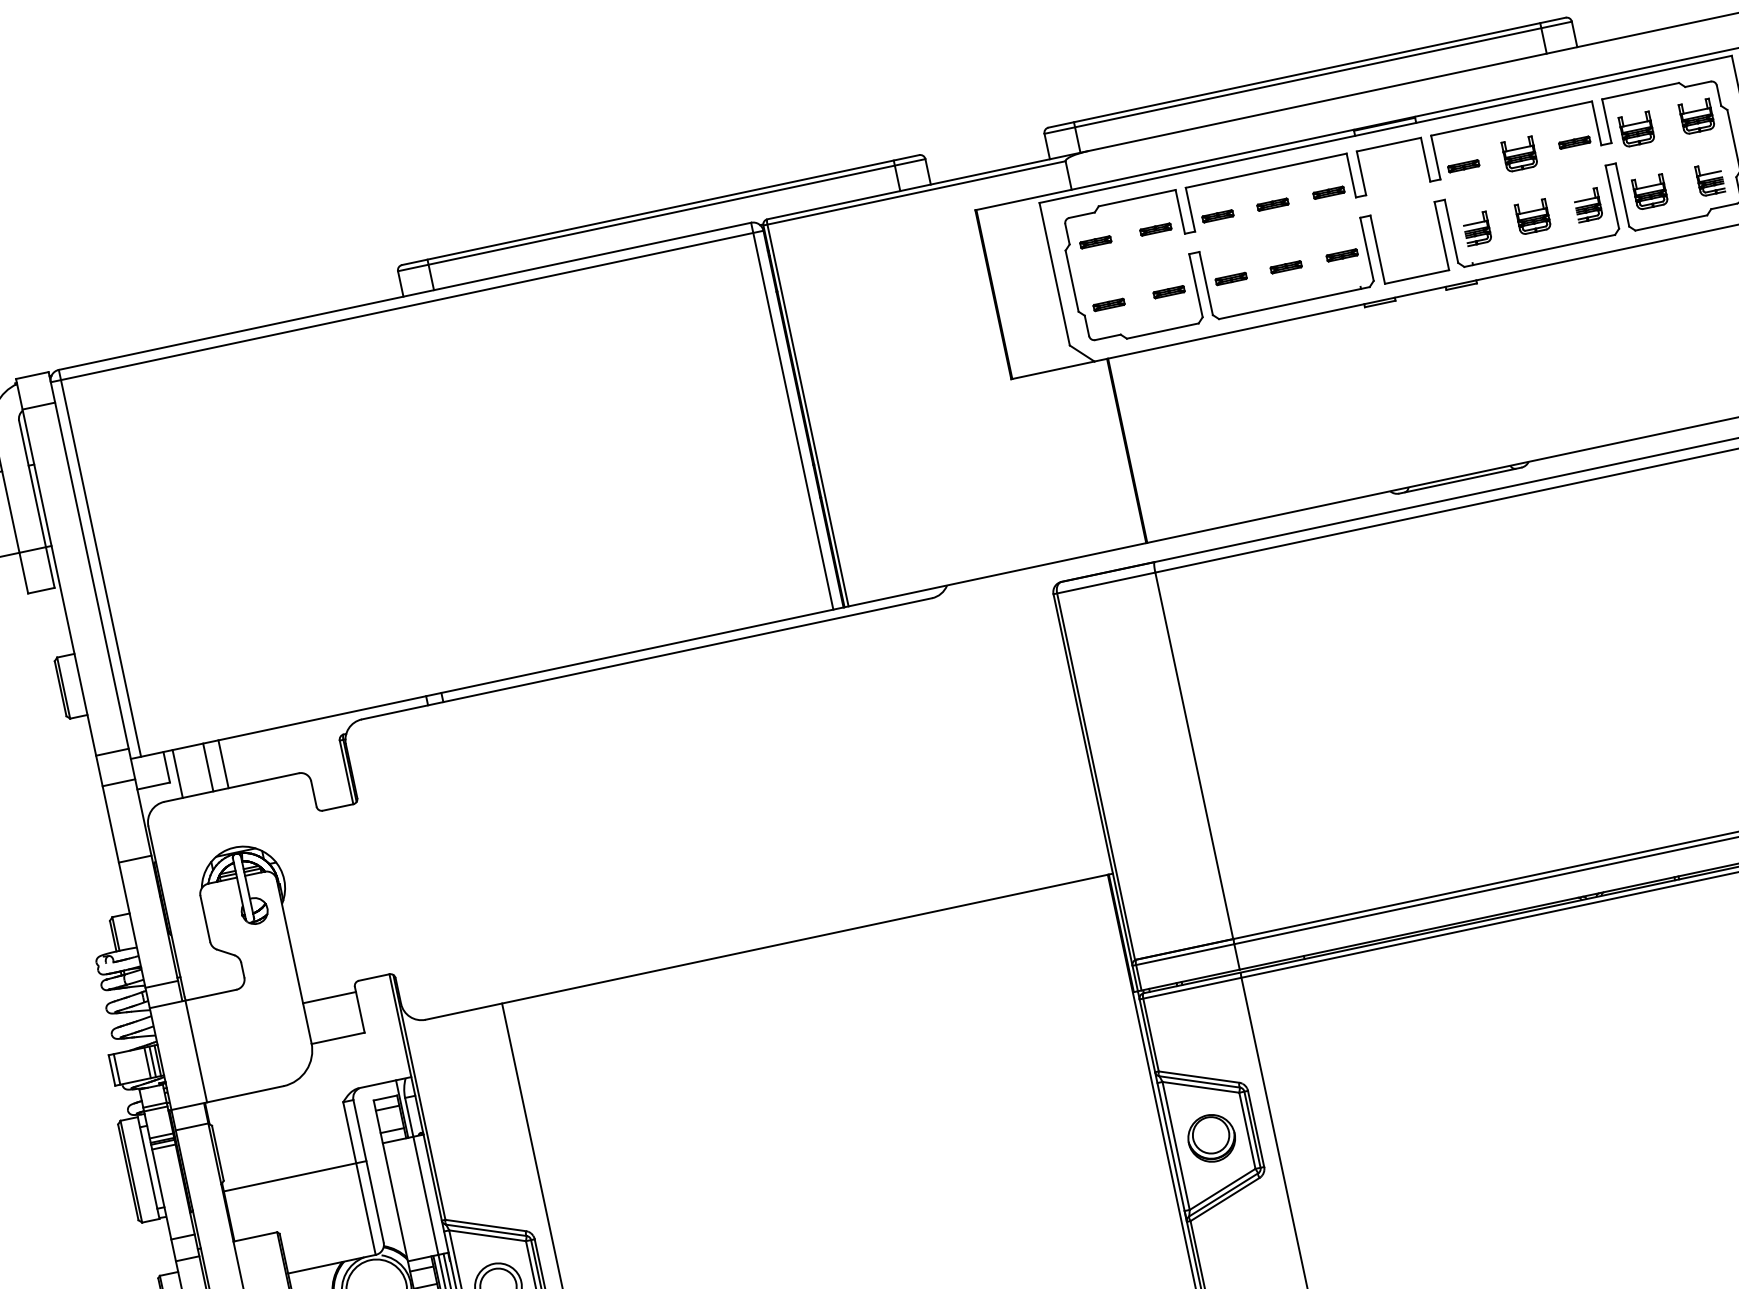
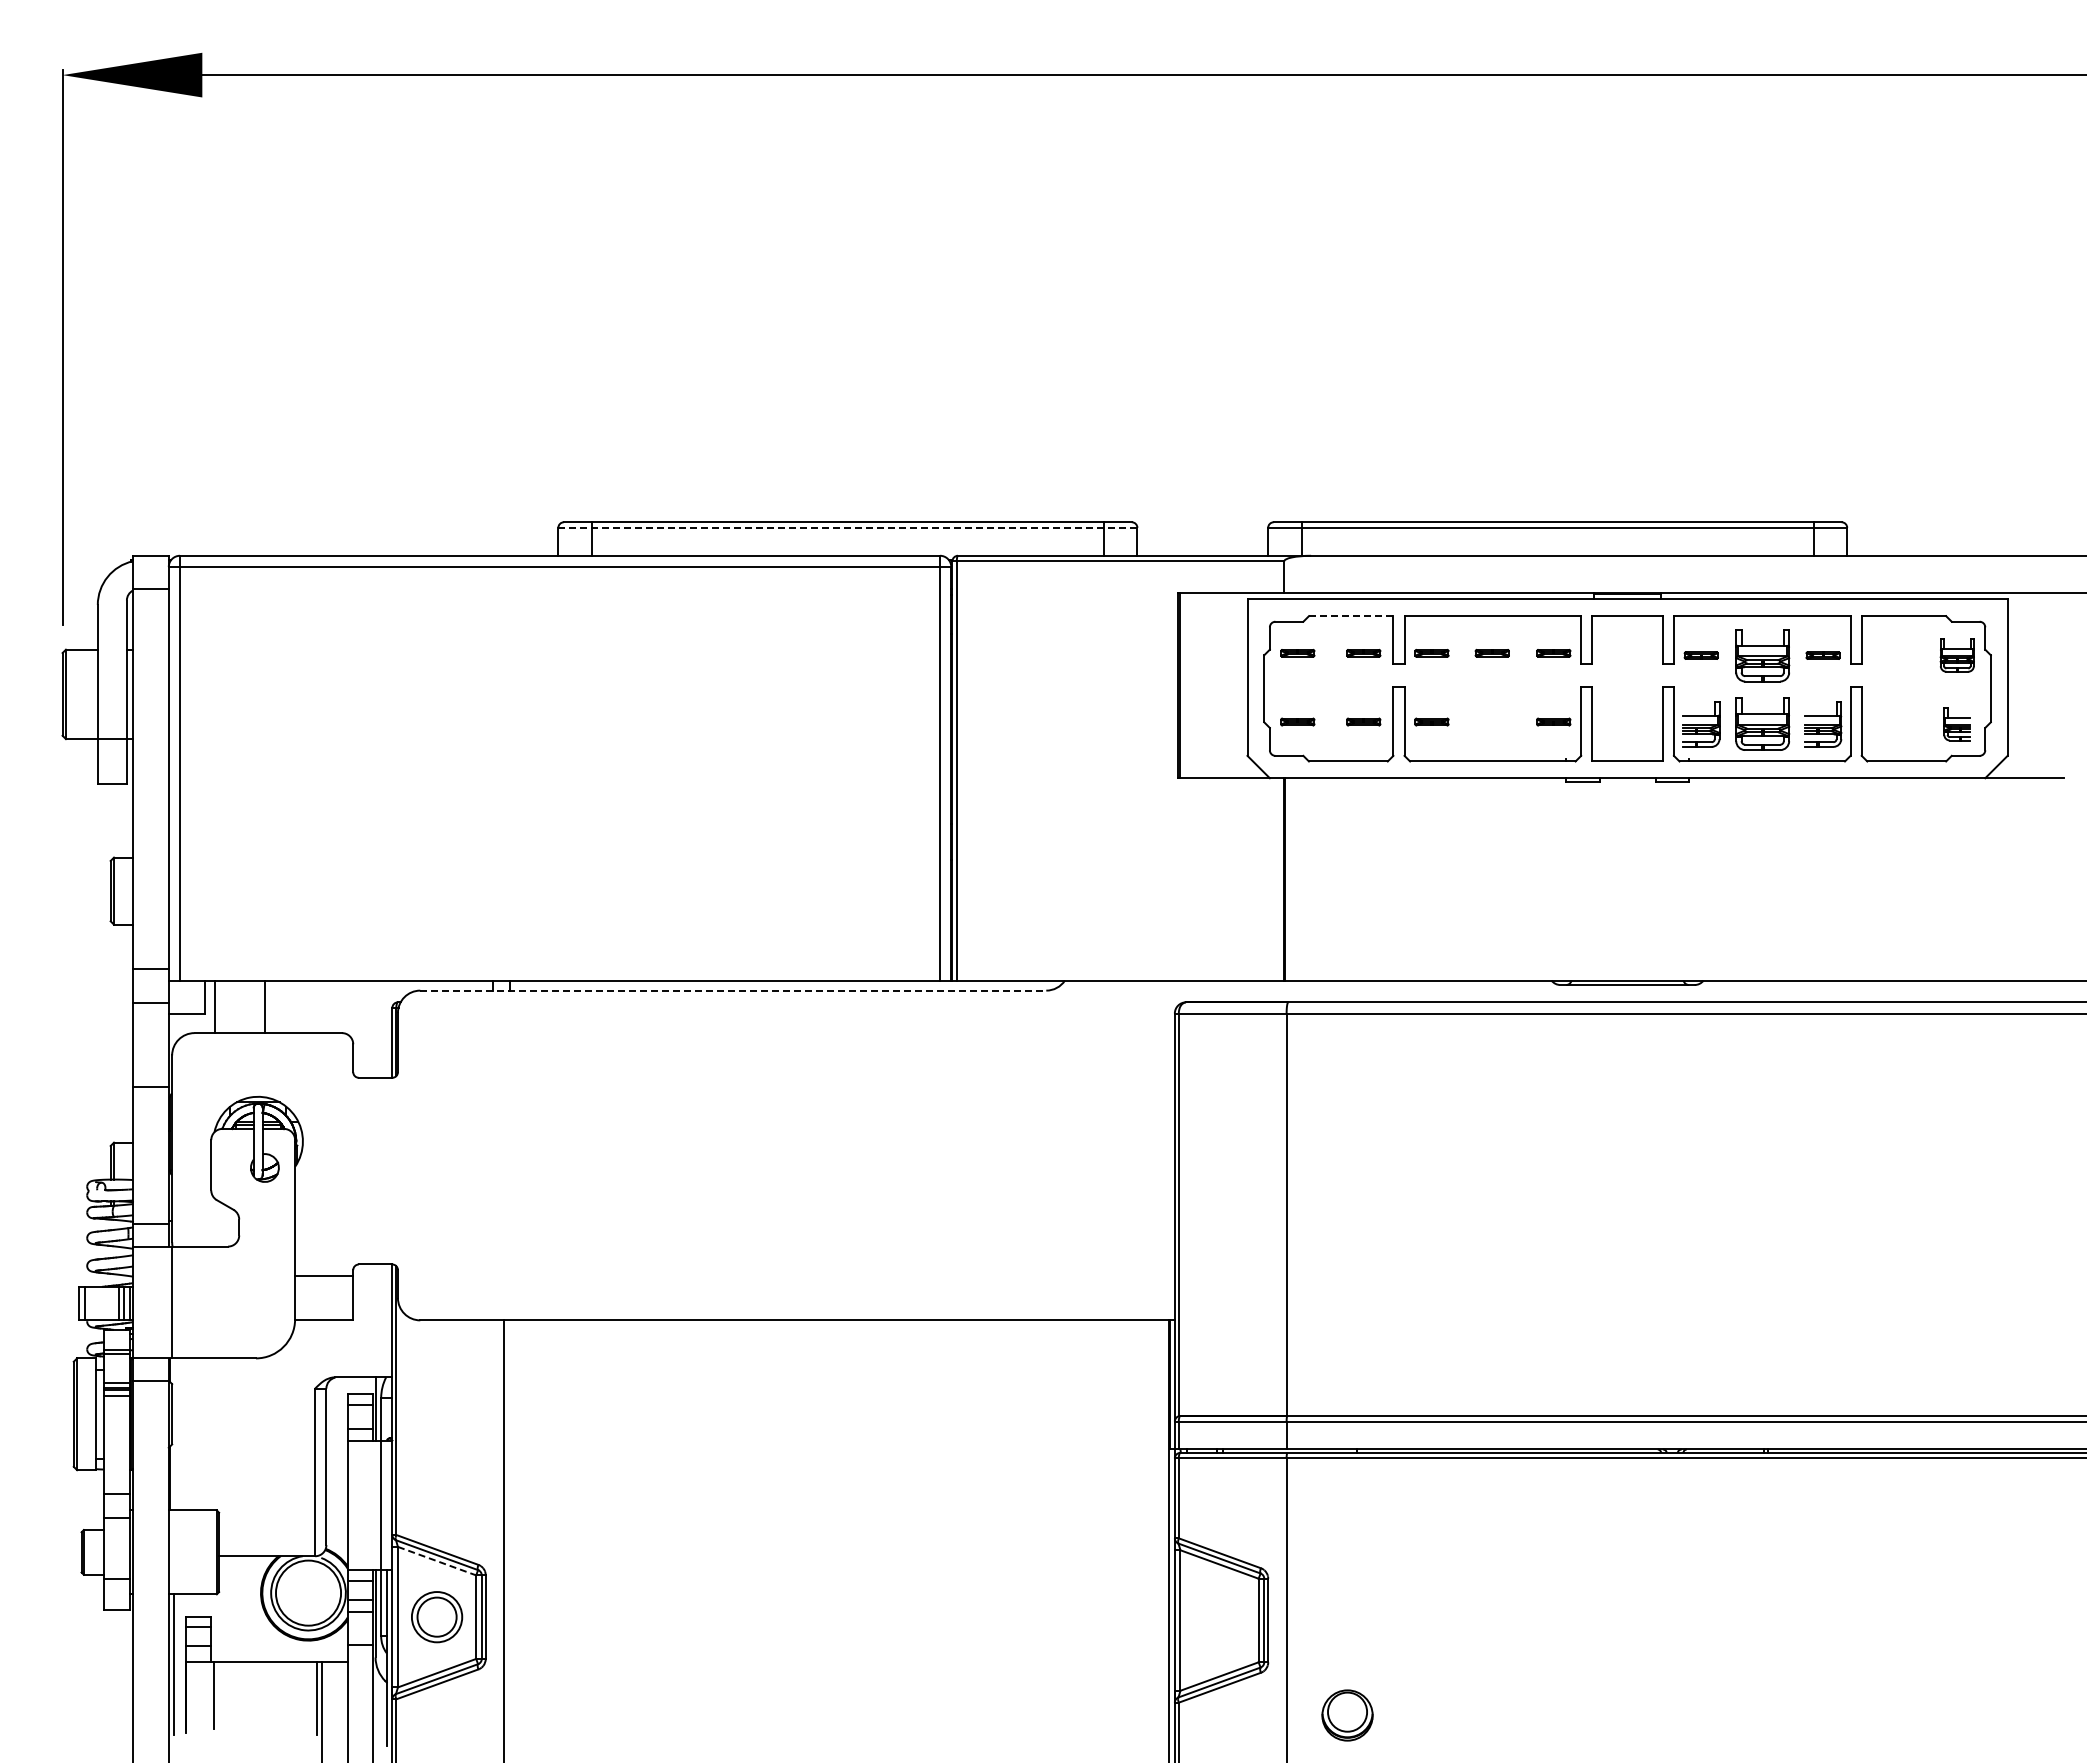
part: (1636, 129) -> (1890, 655), removed
part: (1519, 154) -> (1762, 655), size x1.6
part: (1649, 192) -> (1890, 724), removed
line: (1136, 198) -> (1350, 616), solid -> dashed
part: (1588, 205) -> (1823, 724), size x1.4
line: (661, 214) -> (847, 527), solid -> dashed
part: (1532, 217) -> (1762, 724), size x1.6
part: (1477, 229) -> (1701, 724), size x1.4
part: (1285, 266) -> (1491, 721), removed
line: (647, 658) -> (733, 990), solid -> dashed
line: (208, 767) -> (248, 1006), removed
part: (1211, 1138) -> (1347, 1715), moved
line: (294, 1176) -> (247, 1455), removed
line: (488, 1236) -> (437, 1561), solid -> dashed

